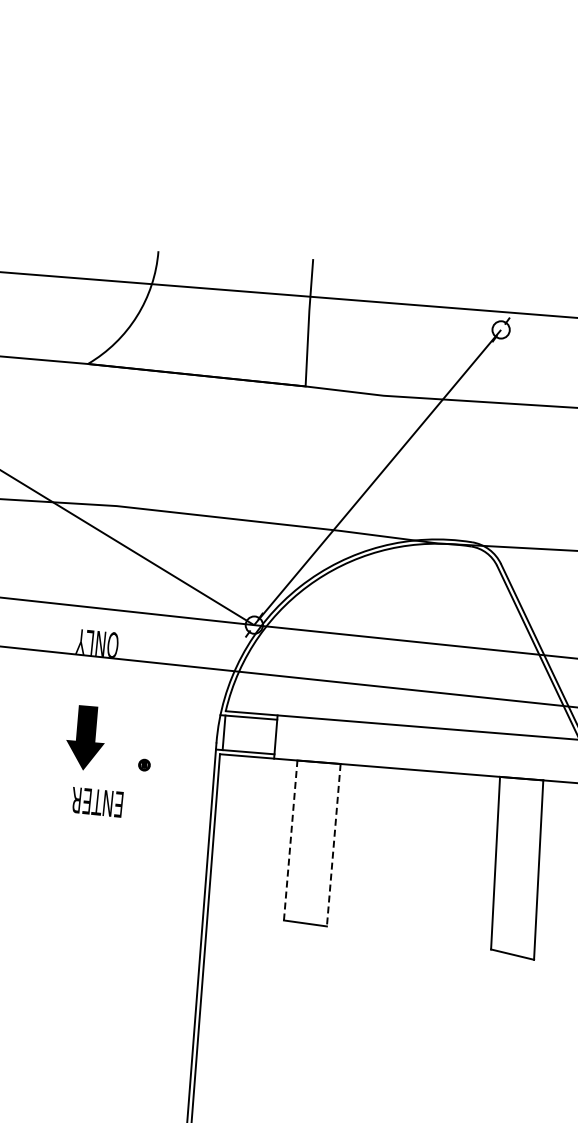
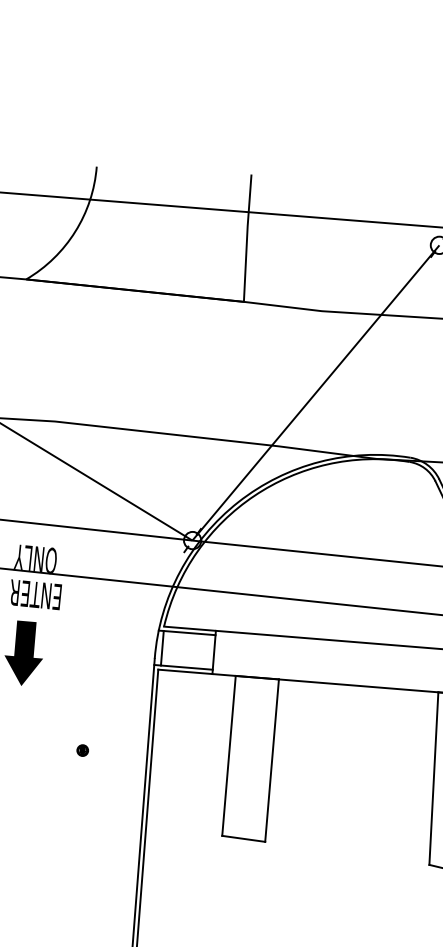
part: (144, 764) -> (82, 749), moved
text: (97, 802) -> (35, 594), moved
line: (290, 839) -> (228, 754), dashed -> solid
line: (333, 845) -> (271, 760), dashed -> solid

